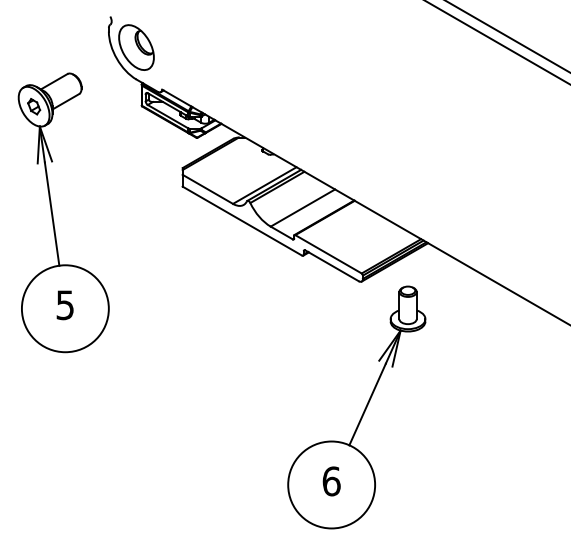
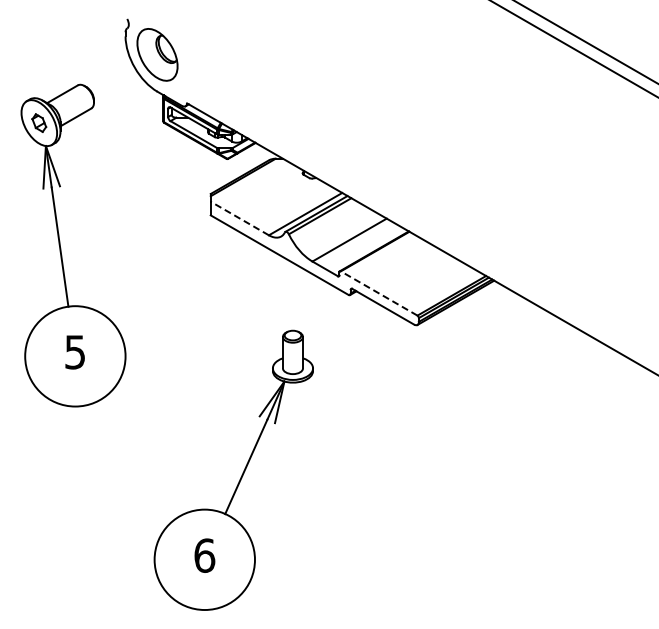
line: (207, 189) -> (239, 218), solid -> dashed
line: (327, 254) -> (378, 293), solid -> dashed
part: (363, 411) -> (241, 474), moved

